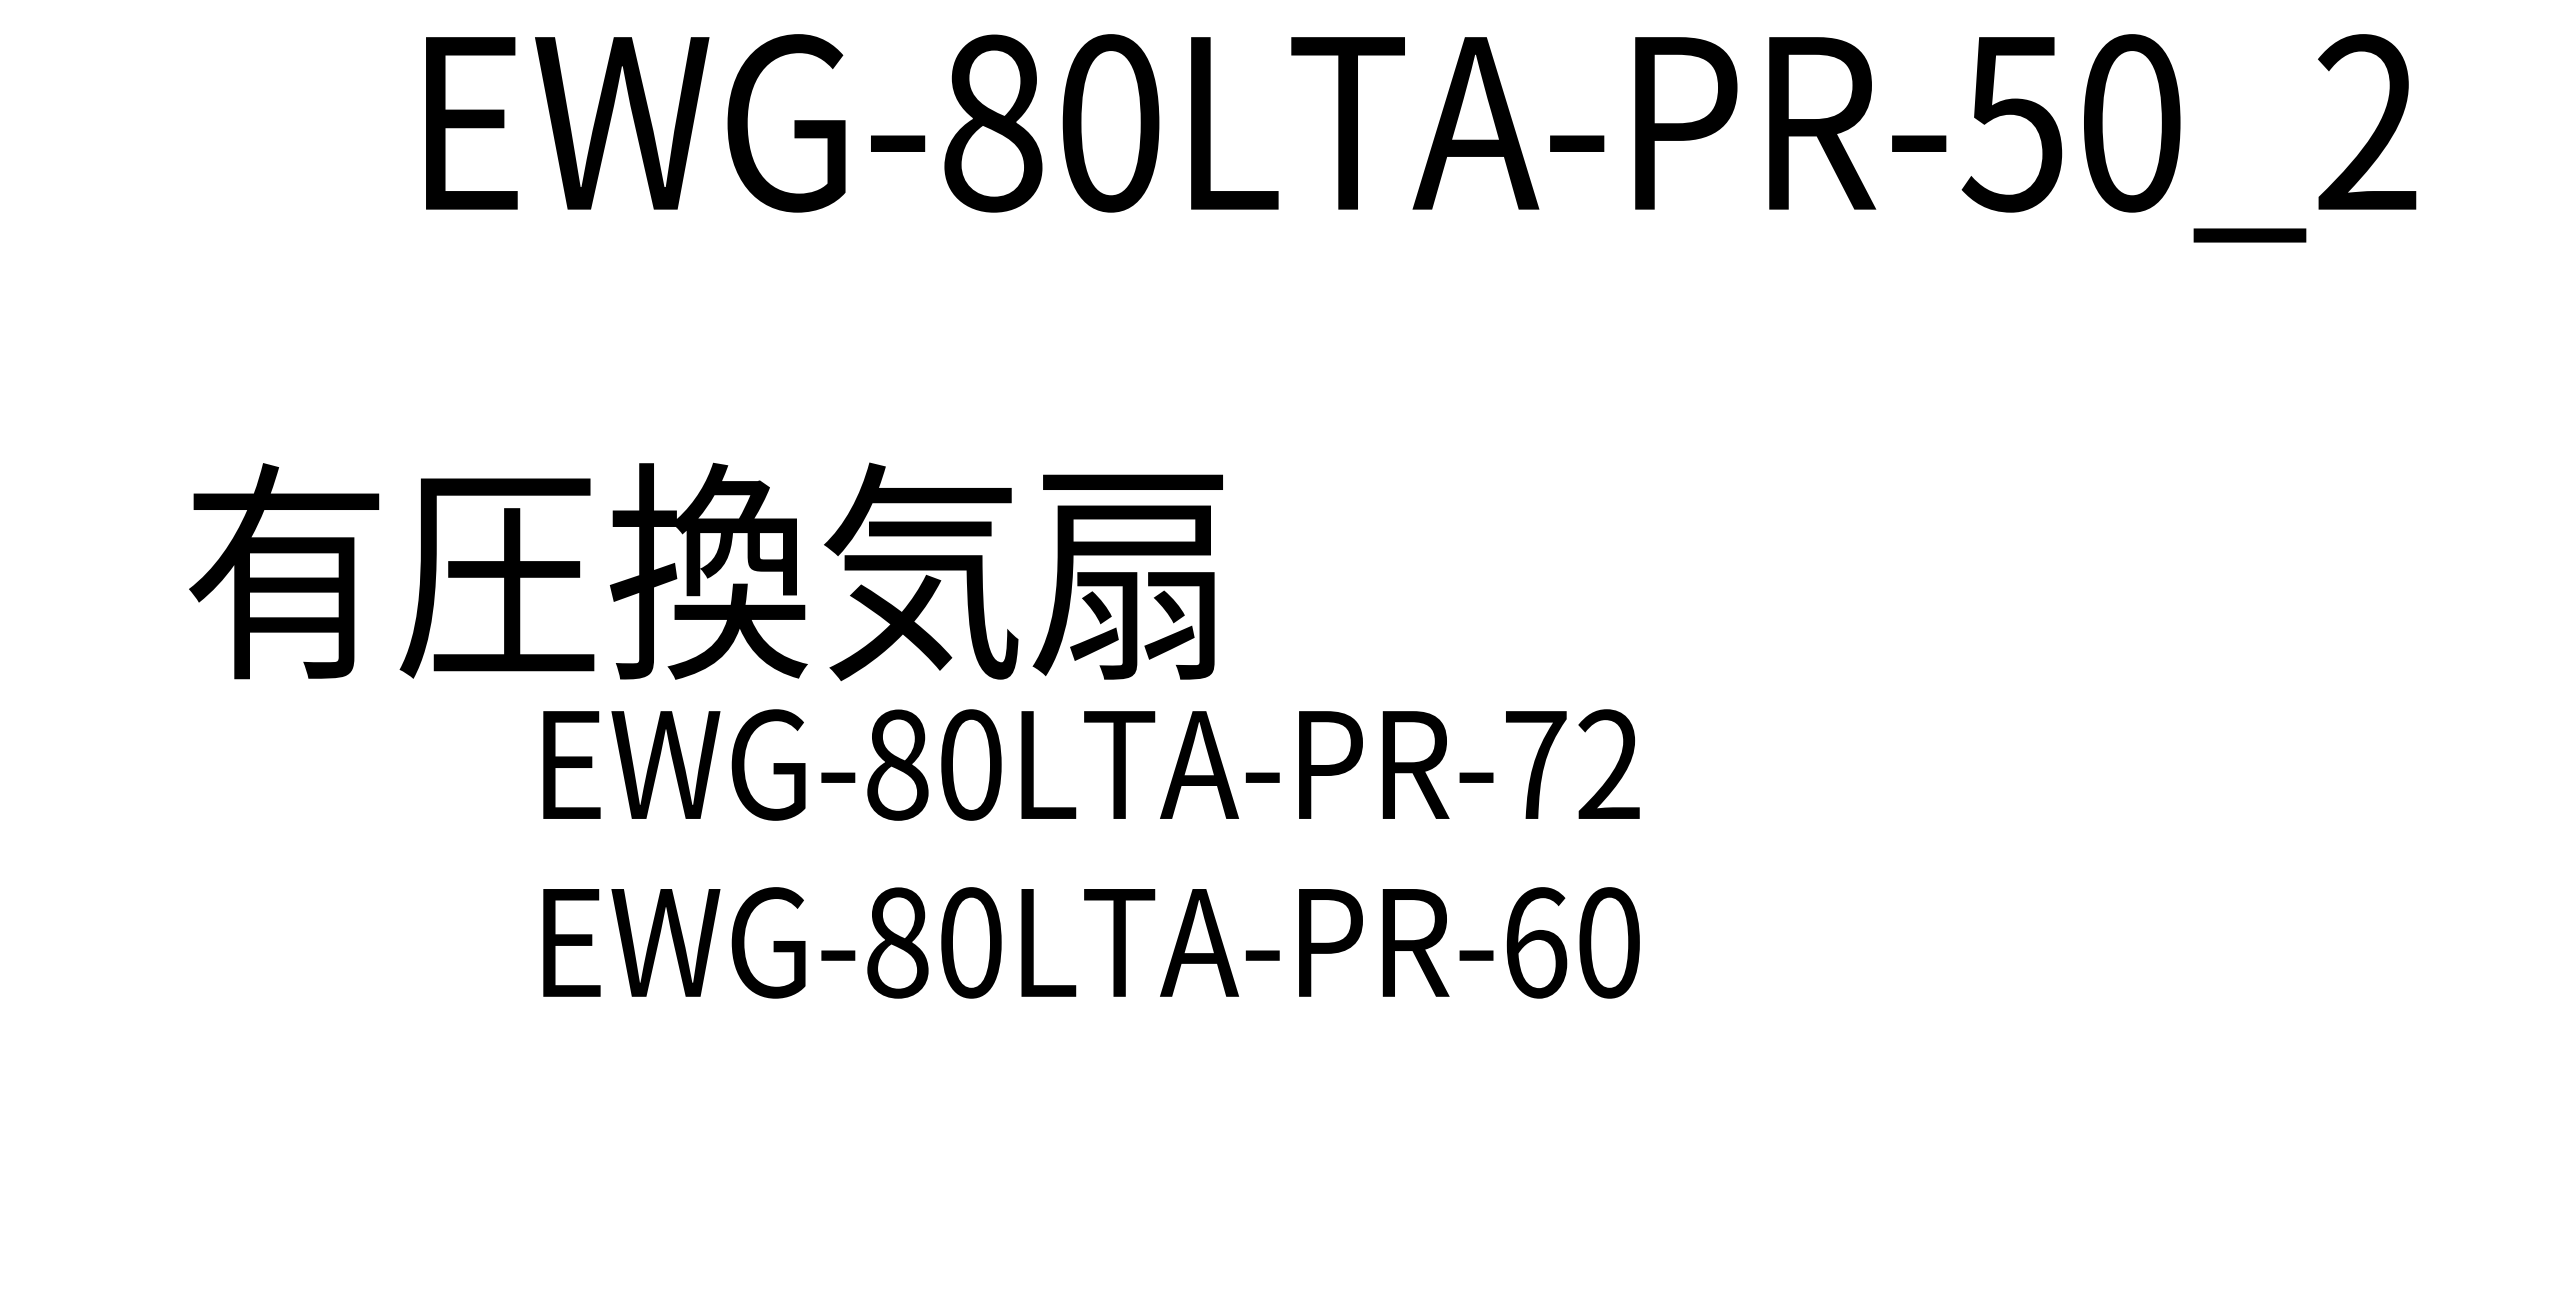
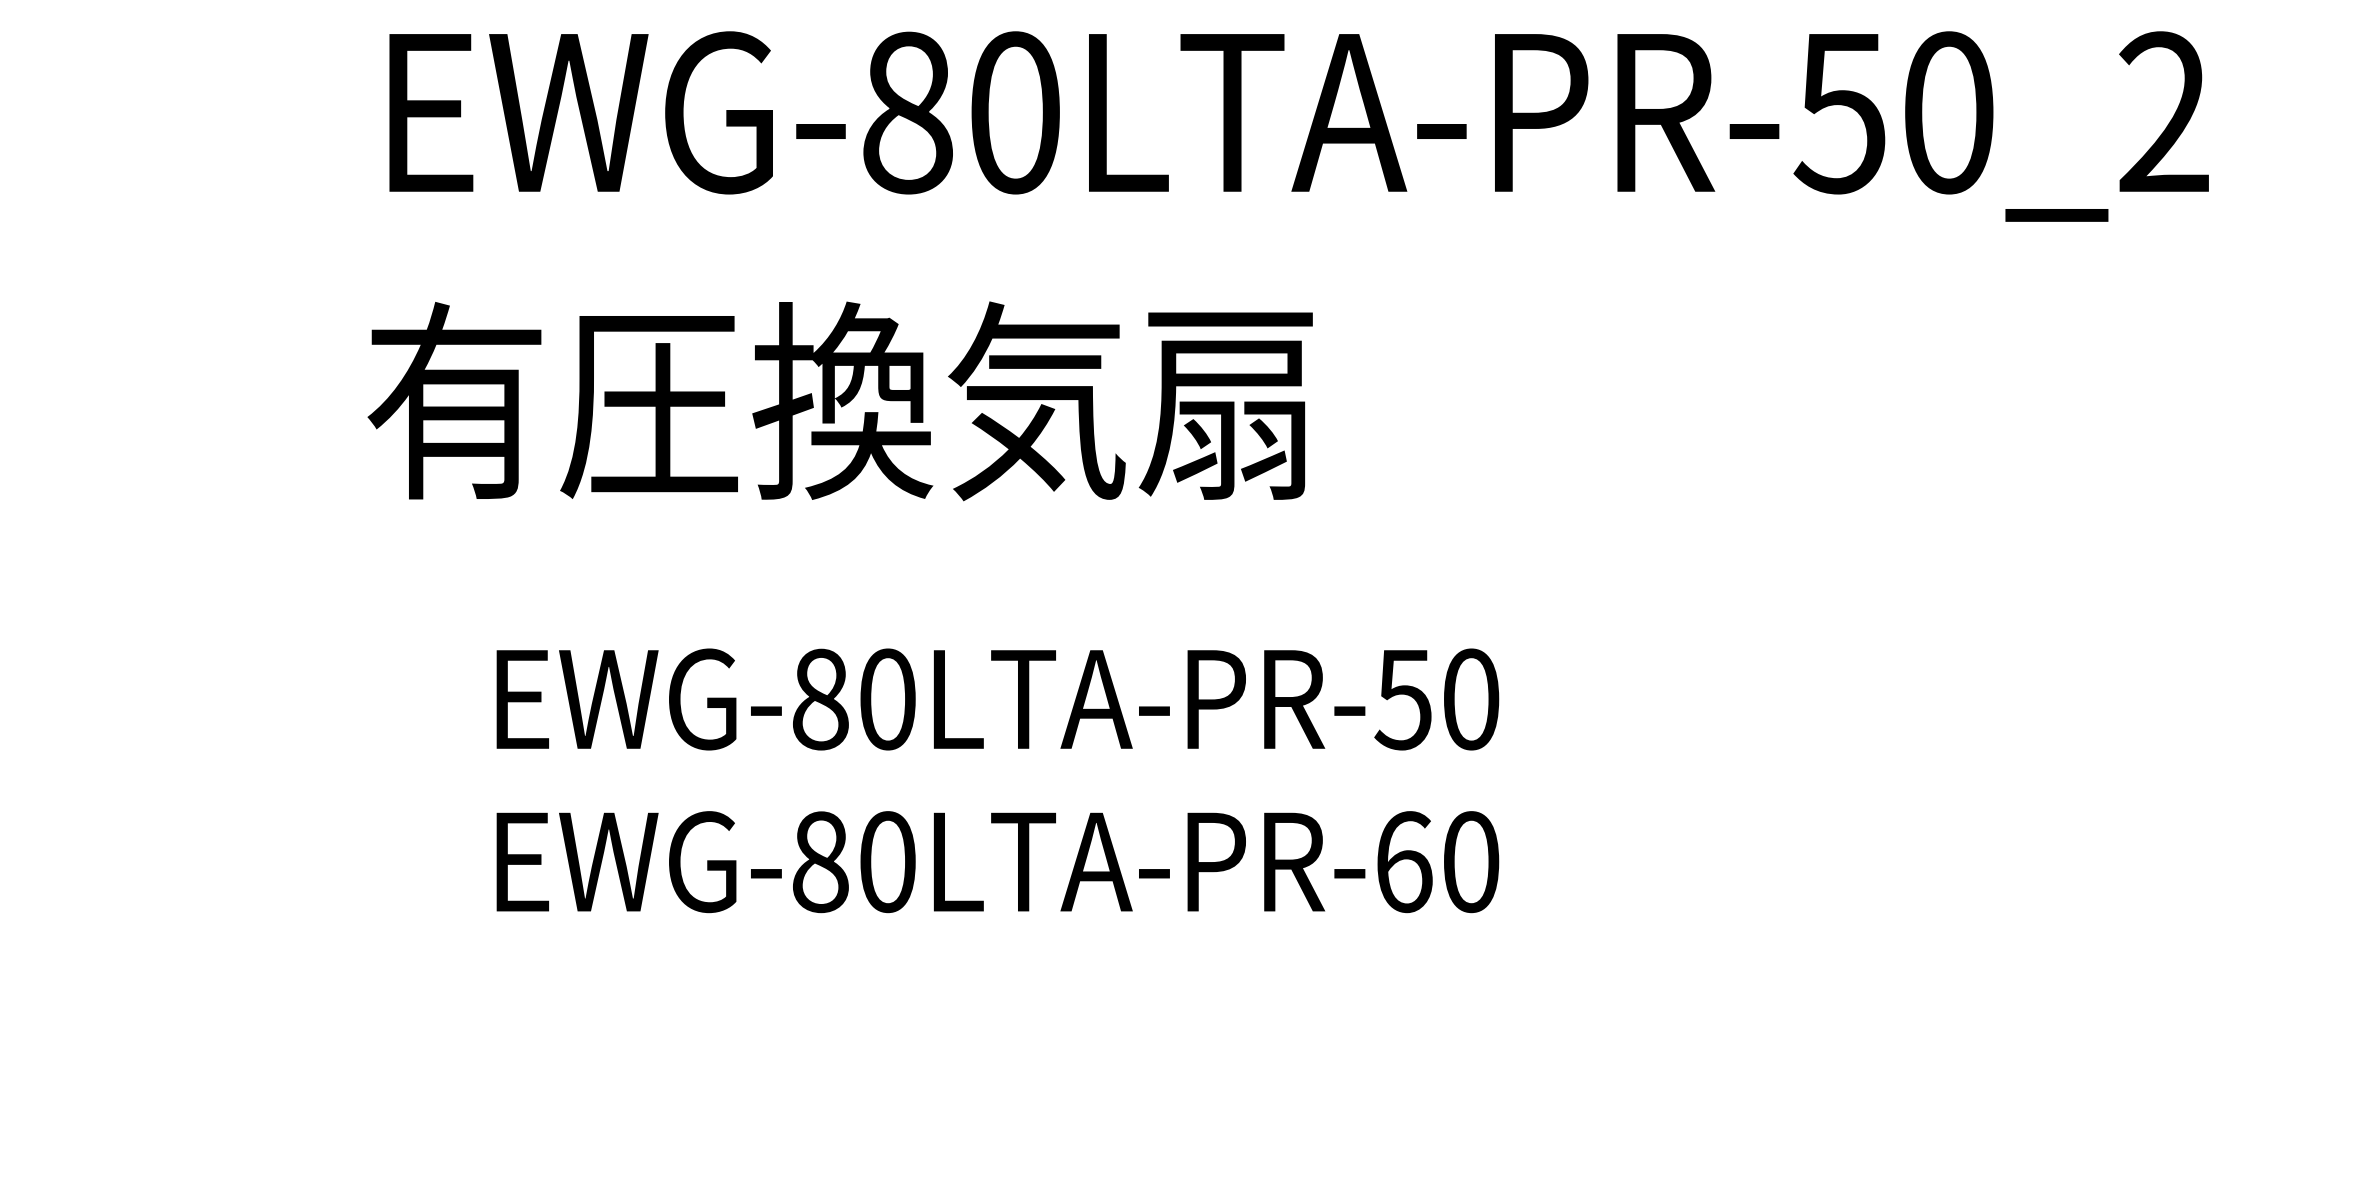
text: (705, 571) -> (839, 400), moved
text: (1571, 764) -> (1436, 699), EWG-80LTA-PR-72 -> EWG-80LTA-PR-50

